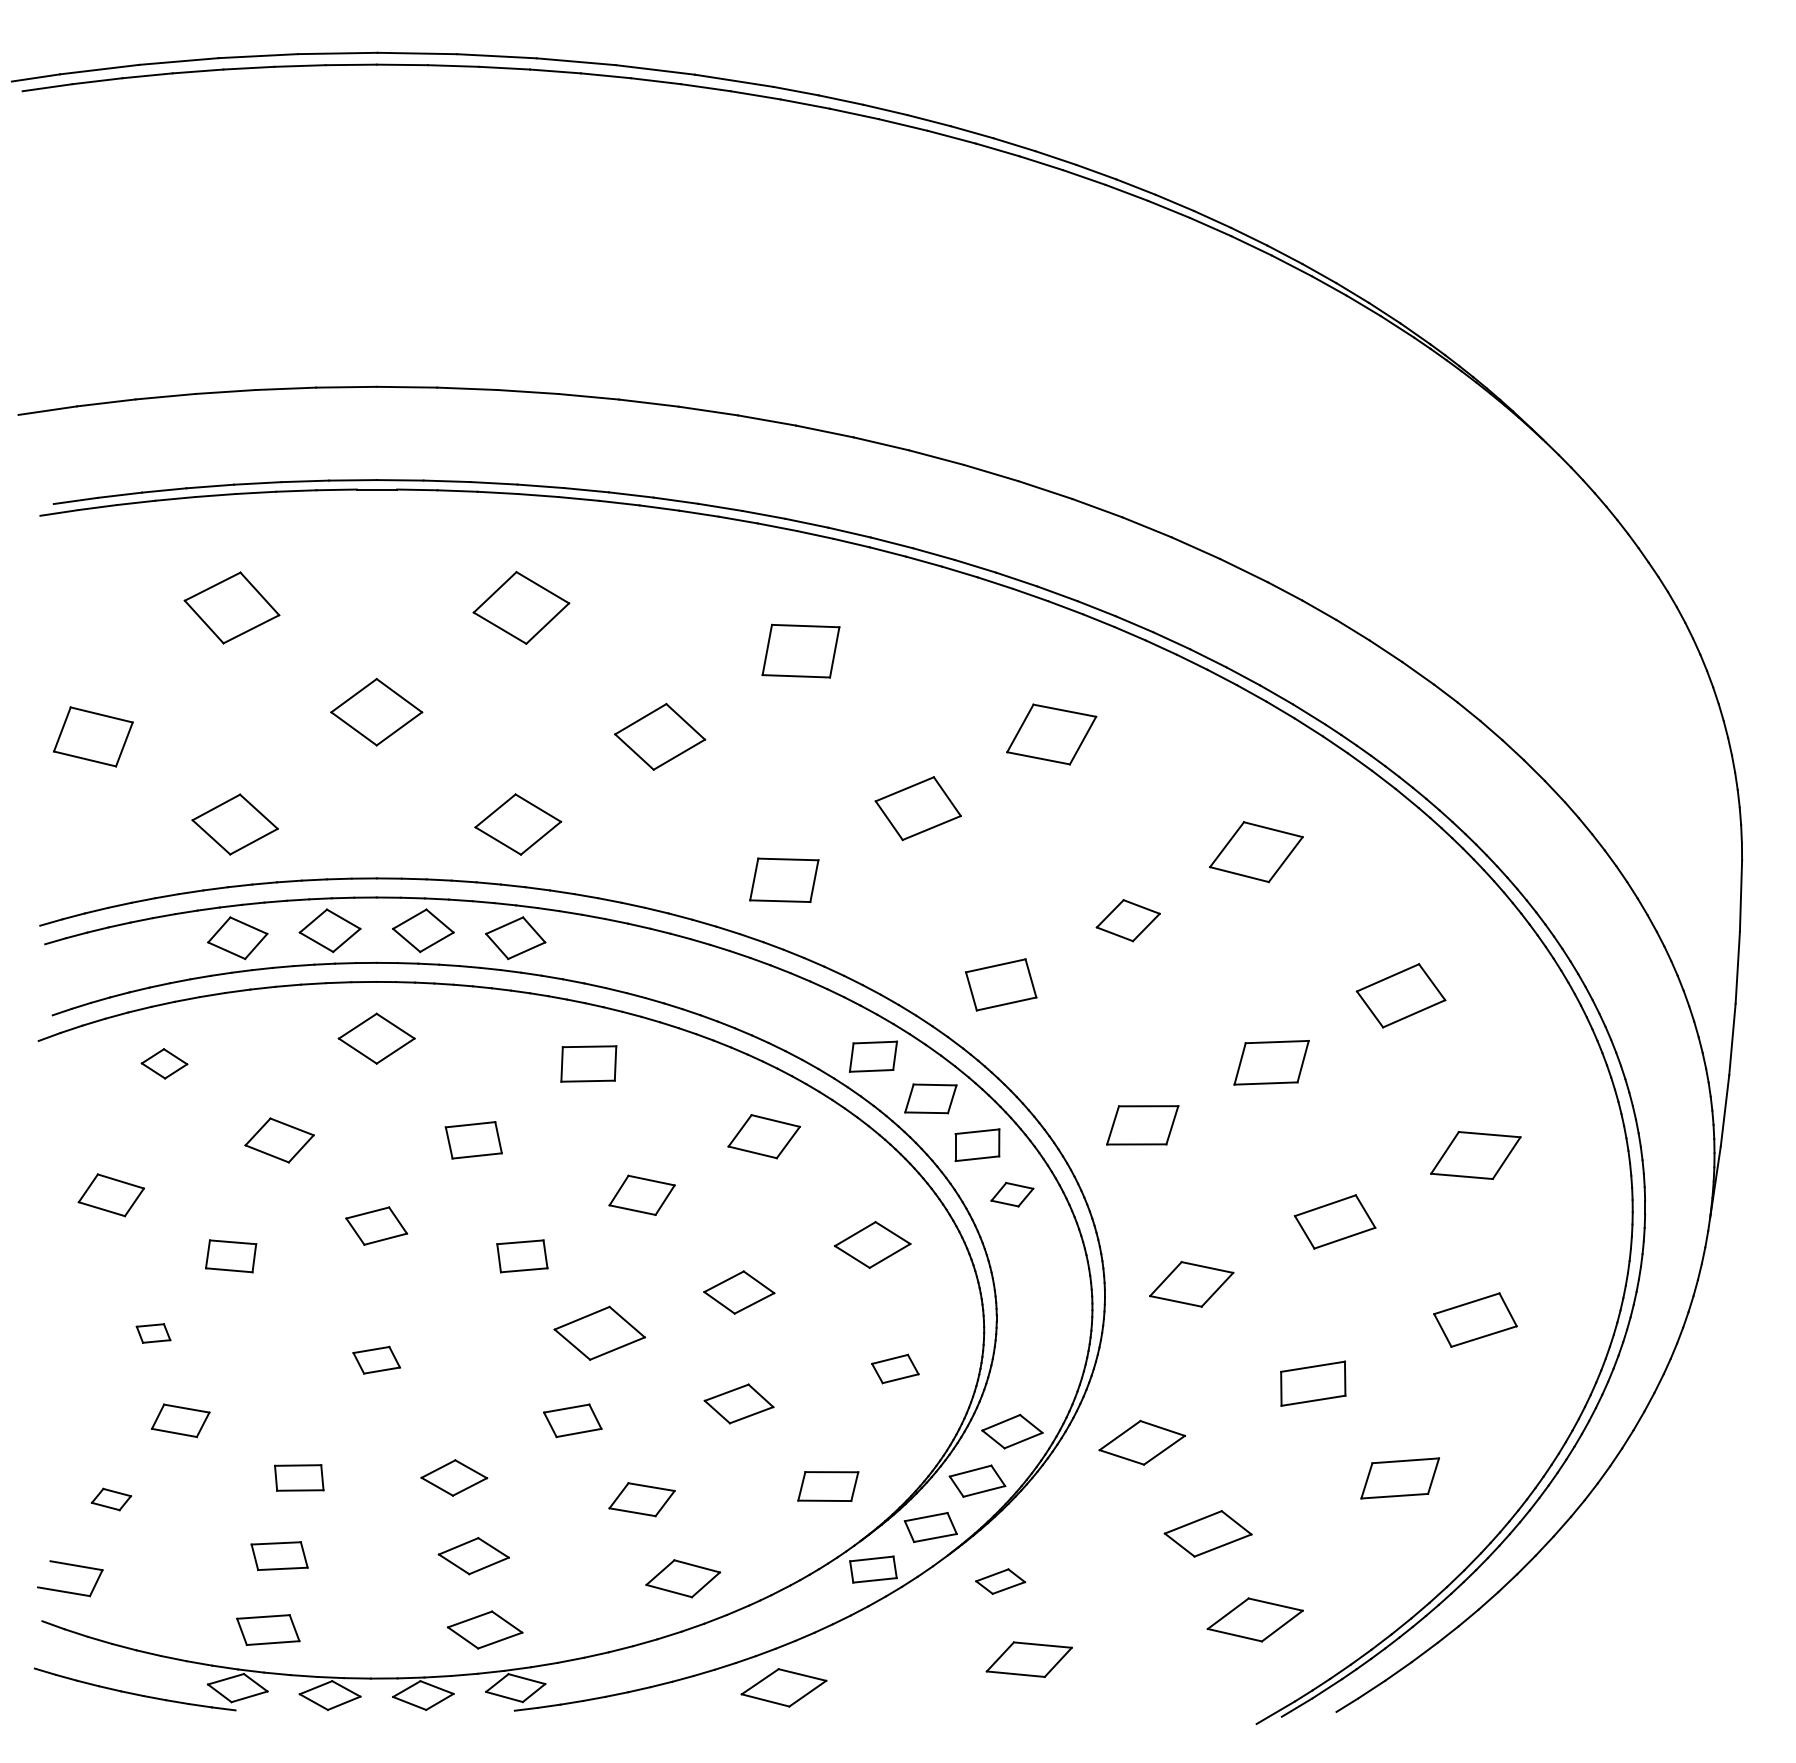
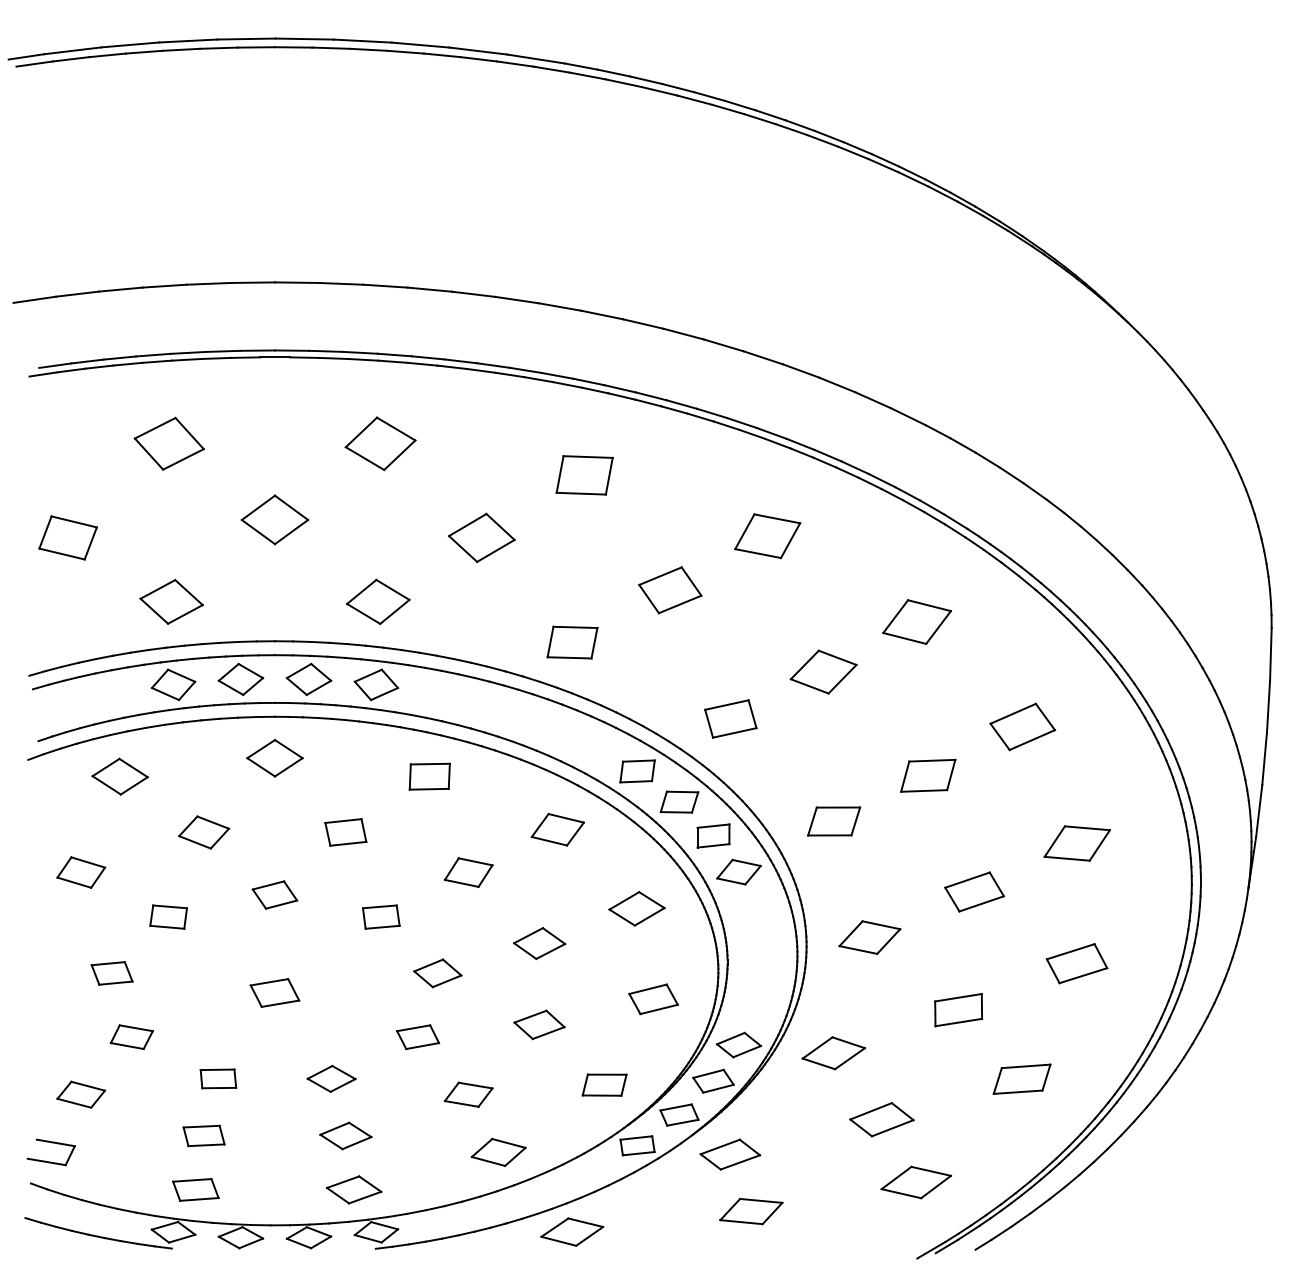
part: (1128, 919) -> (823, 671), size x1.43
part: (163, 1063) -> (119, 776), size x1.67
part: (1011, 1193) -> (738, 871), size x1.43
part: (152, 1333) -> (111, 973), size x1.67
part: (599, 1333) -> (437, 973), size x0.71
part: (376, 1359) -> (274, 992), size x1.43
part: (895, 1369) -> (653, 999), size x1.43
part: (111, 1499) -> (81, 1094), size x1.67
part: (1000, 1581) -> (730, 1154), size x1.67

